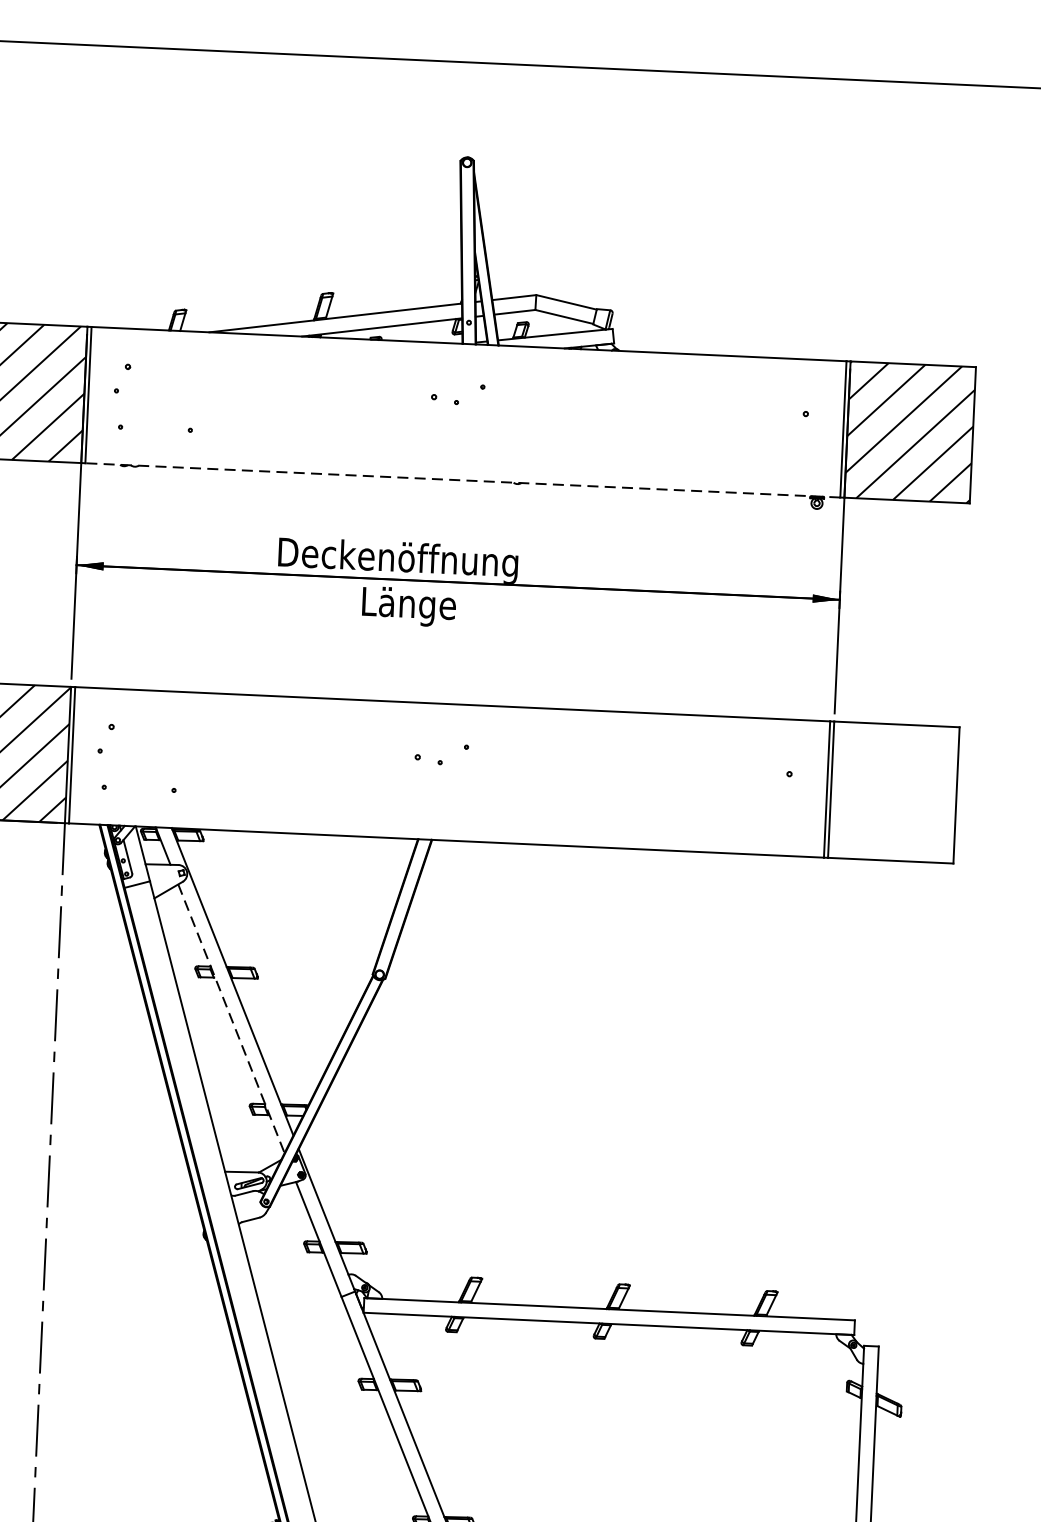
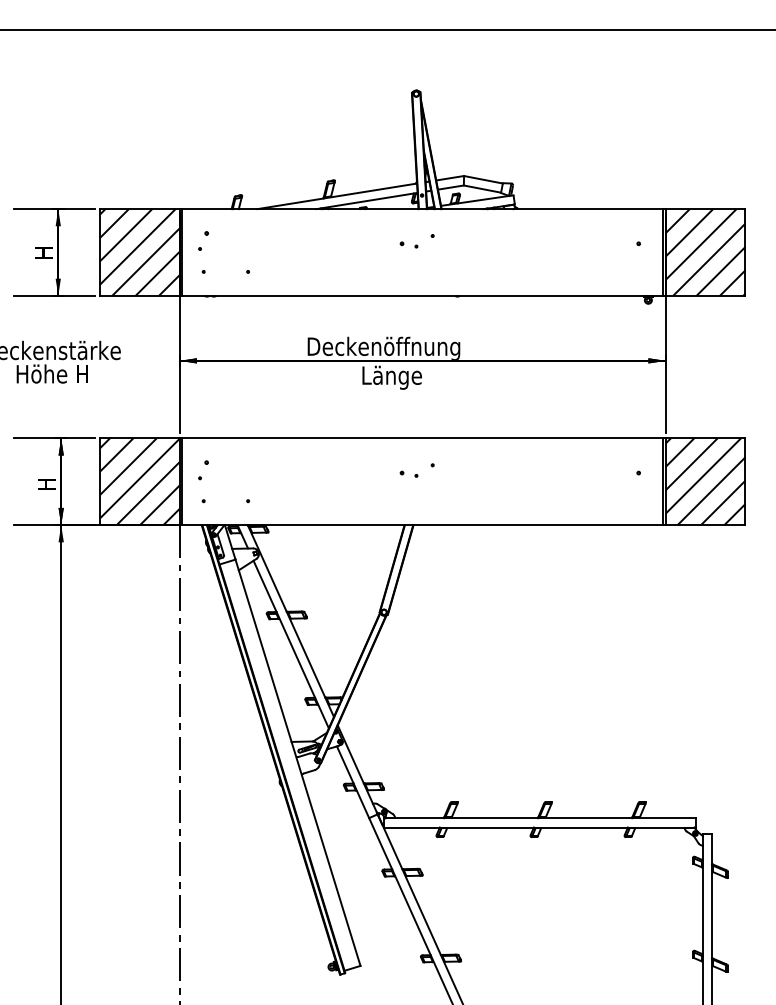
line: (462, 479) -> (422, 295), dashed -> solid
hatch: (893, 792) -> (705, 481), added
line: (231, 1018) -> (291, 644), dashed -> solid

